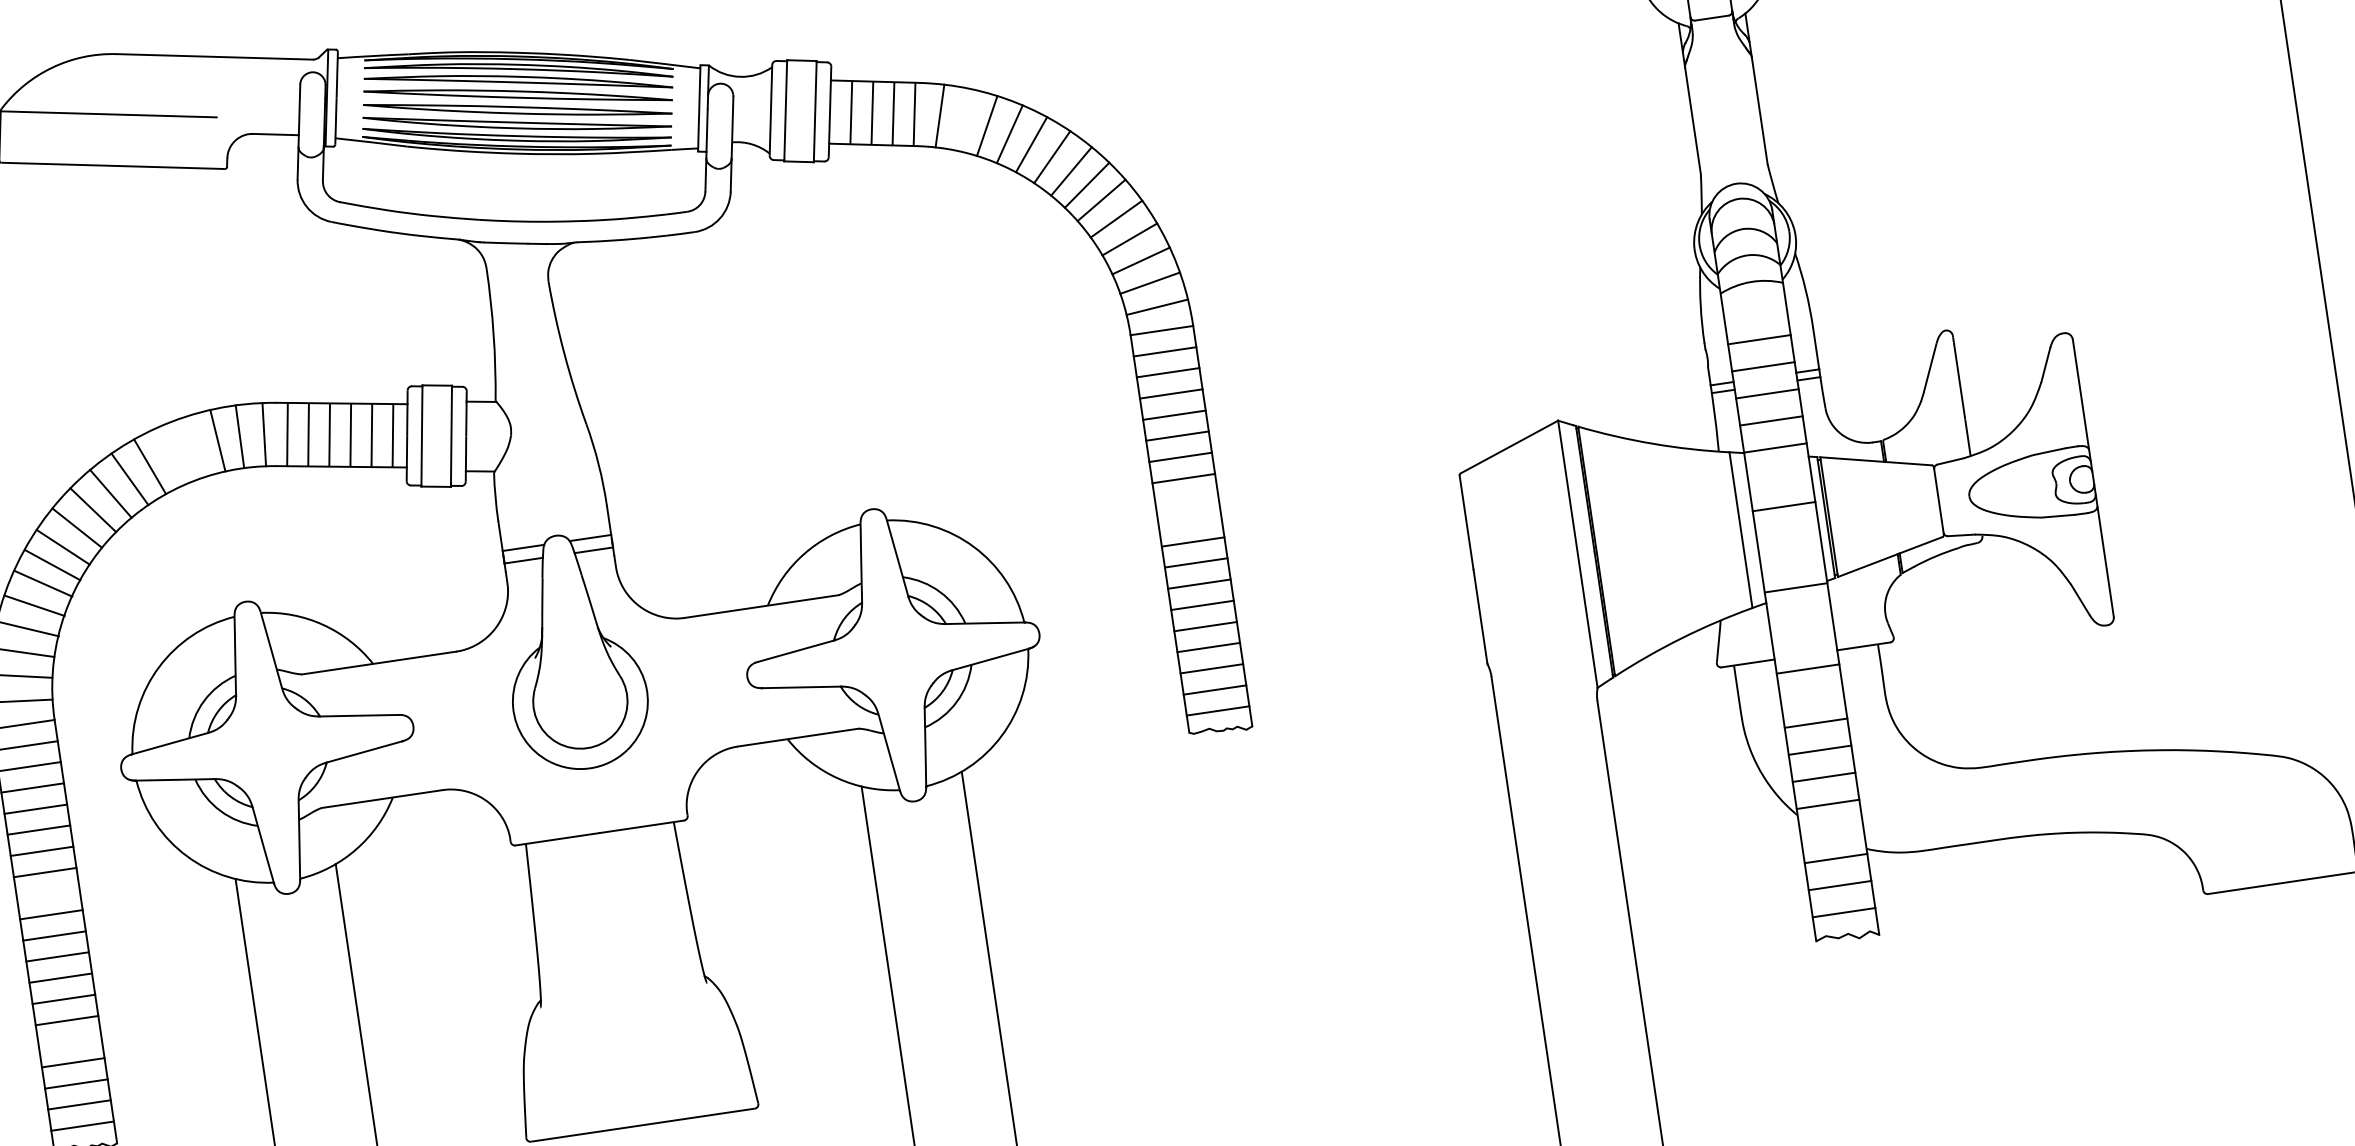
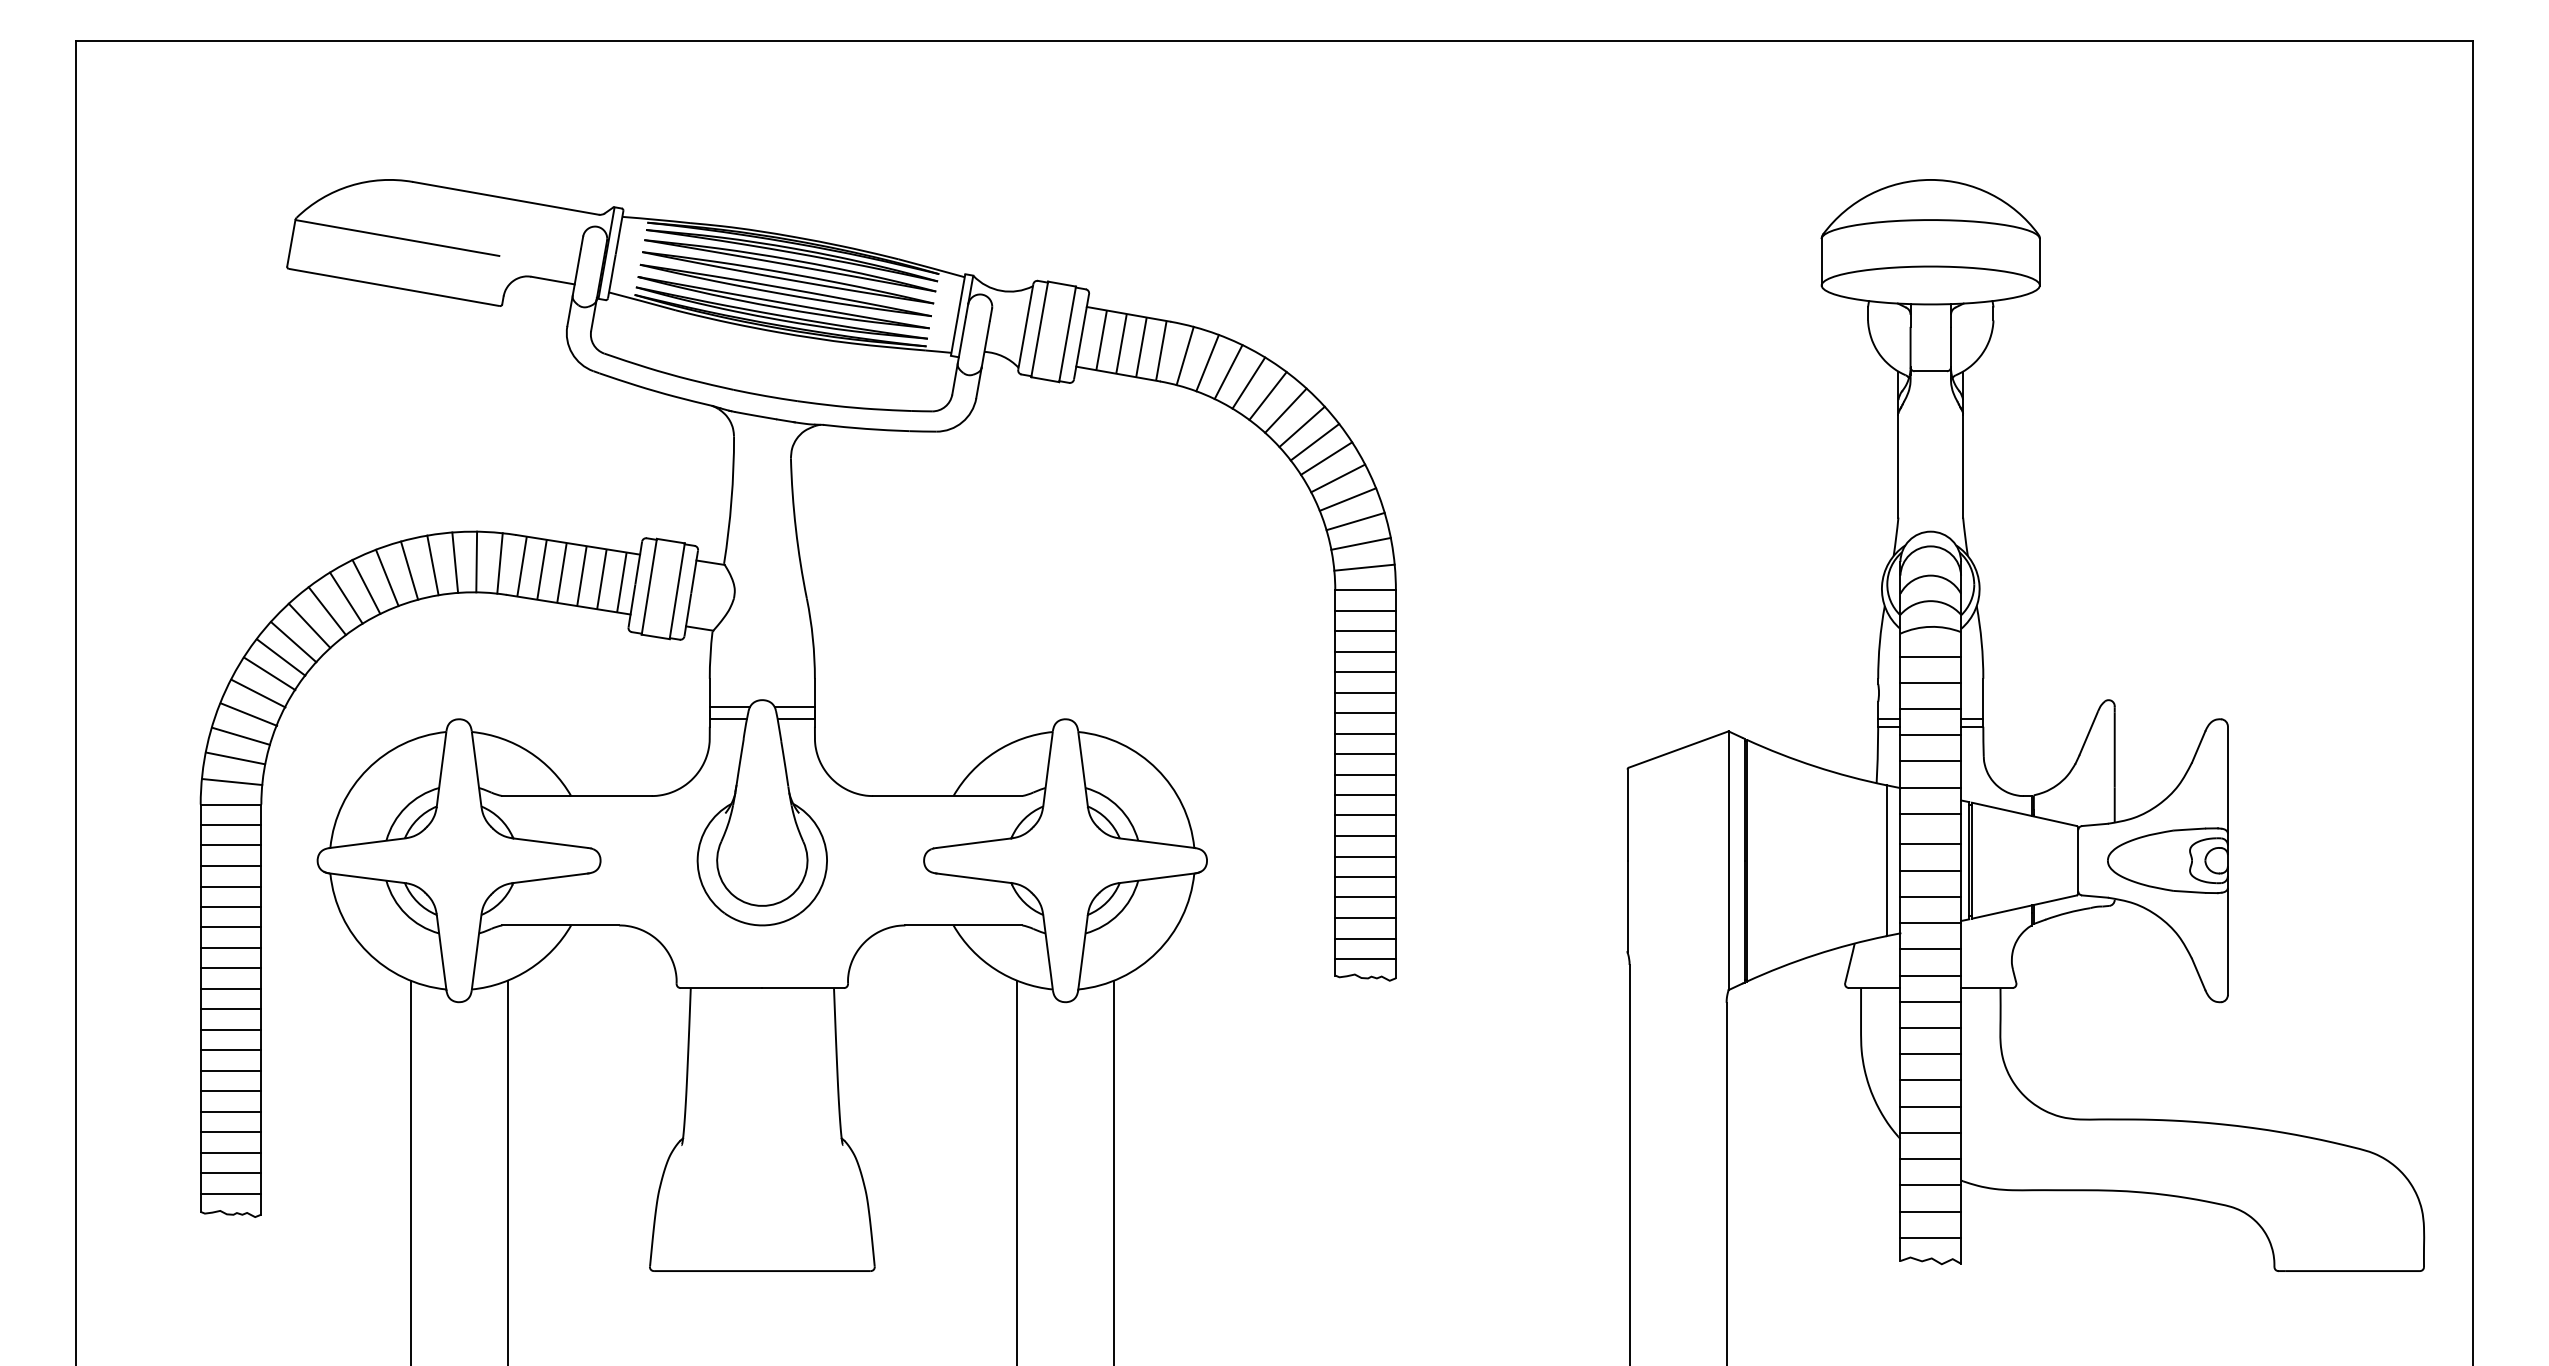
line: (963, 119) -> (1207, 362), added
line: (1755, 312) -> (1930, 656), added
line: (194, 447) -> (432, 565), added
line: (171, 455) -> (409, 570), added
line: (1779, 474) -> (1930, 813), added
line: (1186, 499) -> (1365, 754), added
line: (1189, 520) -> (1365, 774), added
line: (1787, 533) -> (1930, 870), added
line: (1791, 560) -> (1930, 896), added
line: (1799, 615) -> (1930, 949), added
line: (1803, 641) -> (1930, 975), added
line: (1811, 696) -> (1930, 1028), added
line: (1831, 831) -> (1930, 1159), added
line: (47, 893) -> (230, 968), added
line: (69, 1041) -> (230, 1111), added

